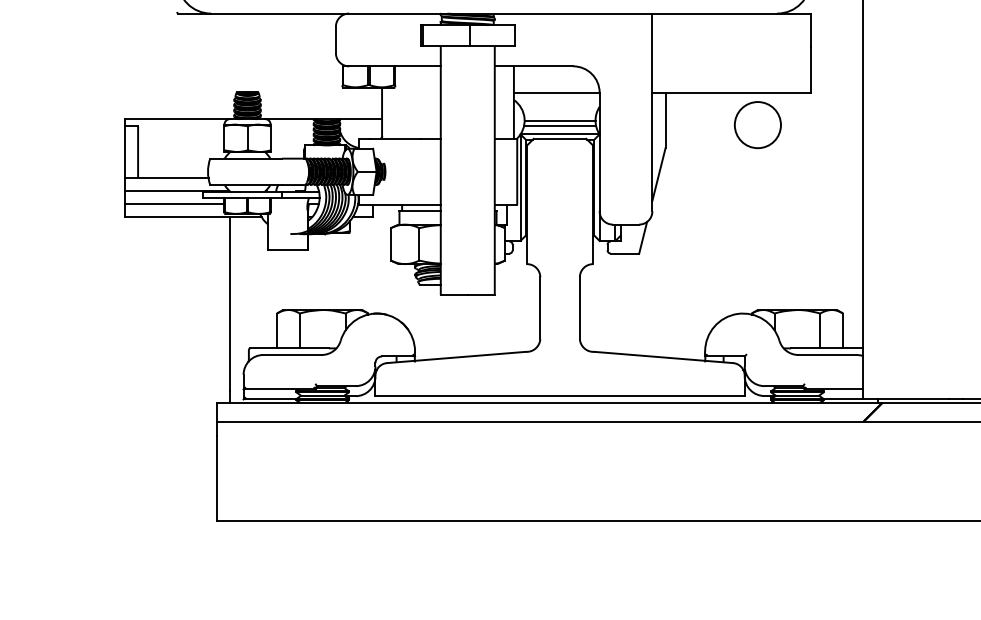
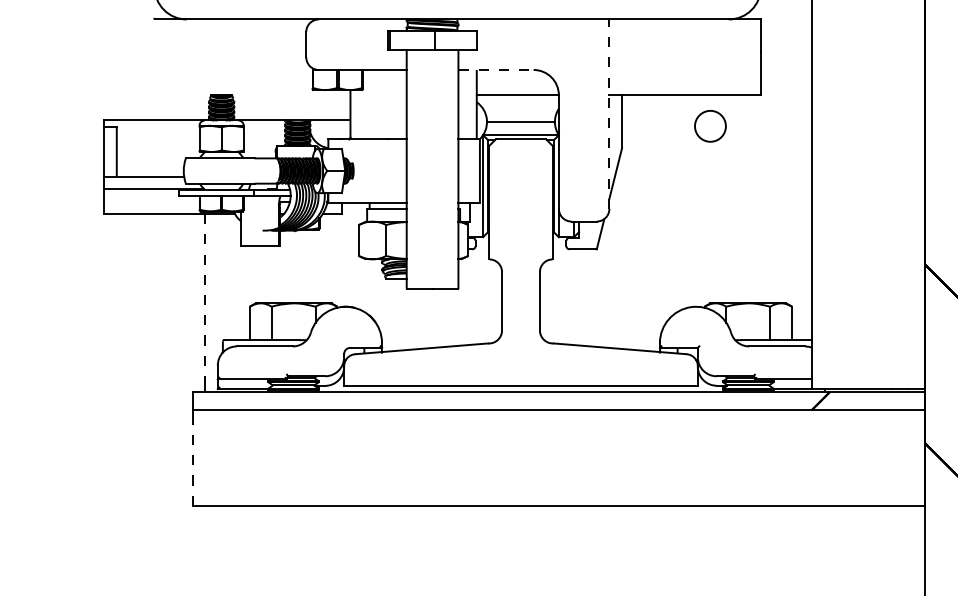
line: (534, 65) -> (496, 69), solid -> dashed
line: (652, 112) -> (609, 114), solid -> dashed
circle: (757, 125) -> (710, 126), size x0.7
line: (559, 126) -> (520, 127), removed
line: (174, 204) -> (151, 202), removed
line: (230, 303) -> (205, 297), solid -> dashed
line: (217, 478) -> (192, 464), solid -> dashed

